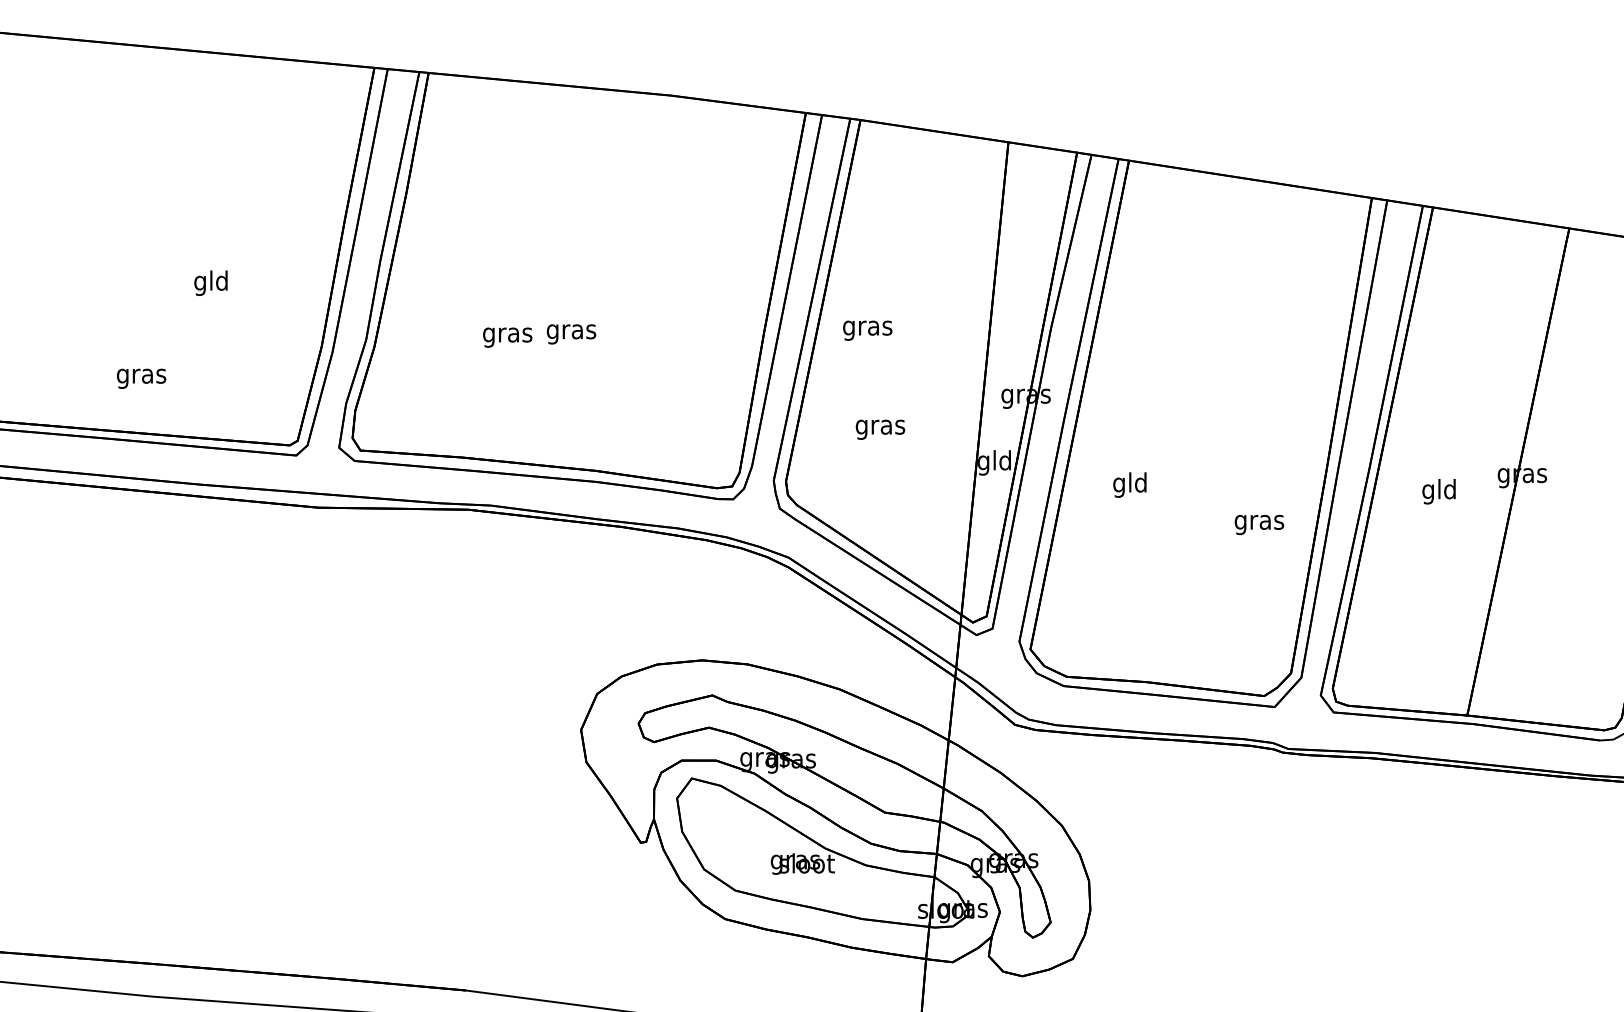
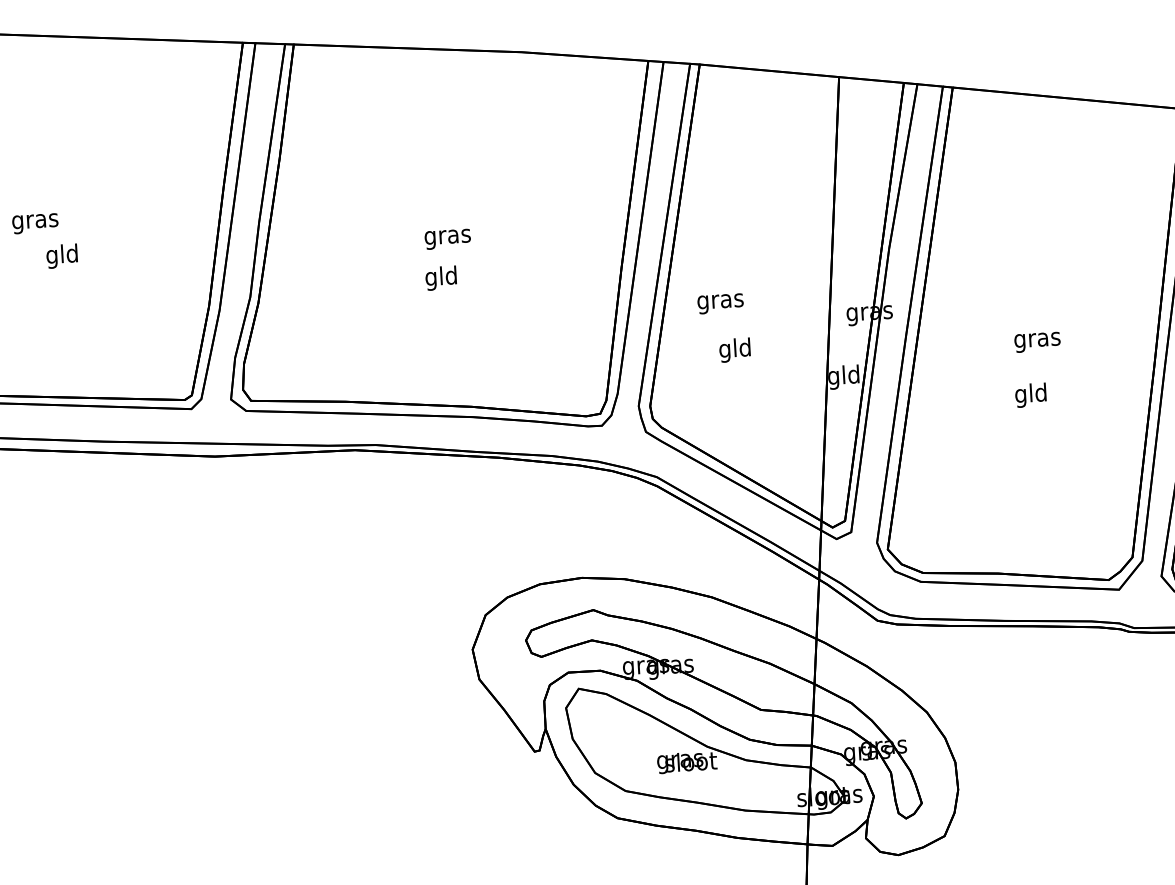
text: (210, 282) -> (61, 255), moved
text: (867, 330) -> (720, 303), moved
text: (571, 331) -> (441, 278), gras -> gld
text: (507, 337) -> (447, 239), moved
text: (141, 378) -> (35, 223), moved
text: (880, 426) -> (735, 349), gras -> gld
text: (1129, 484) -> (1030, 394), moved
text: (1259, 524) -> (1037, 341), moved

